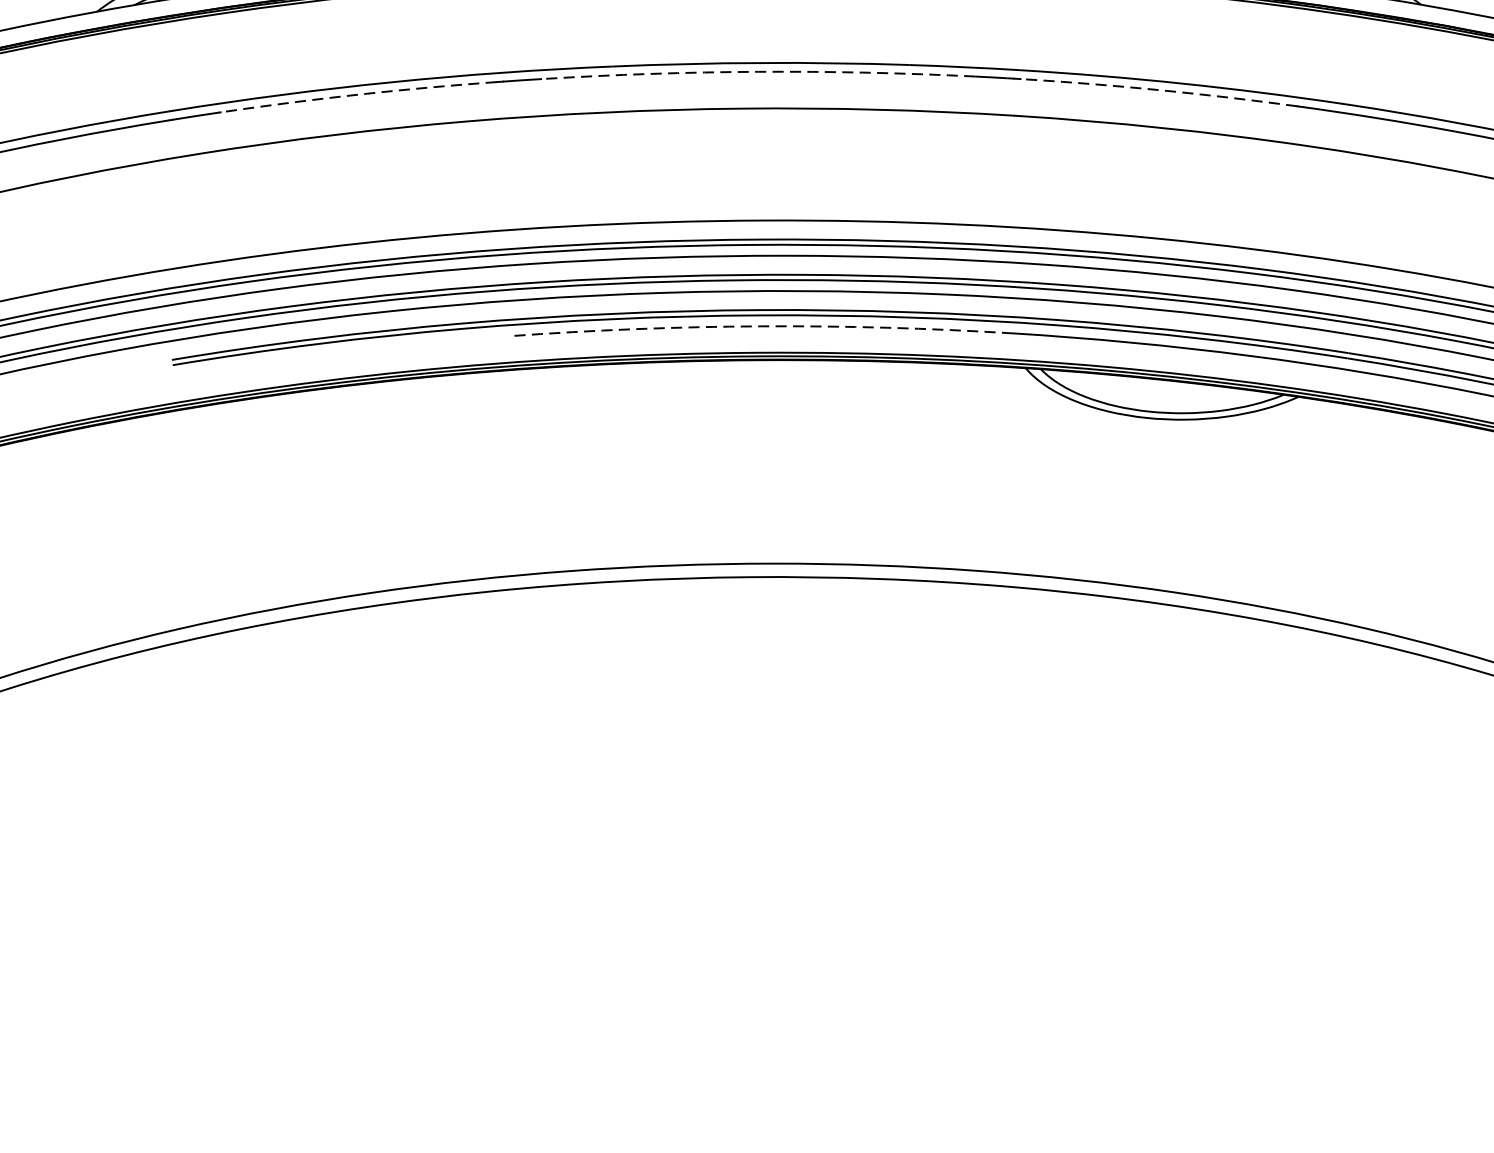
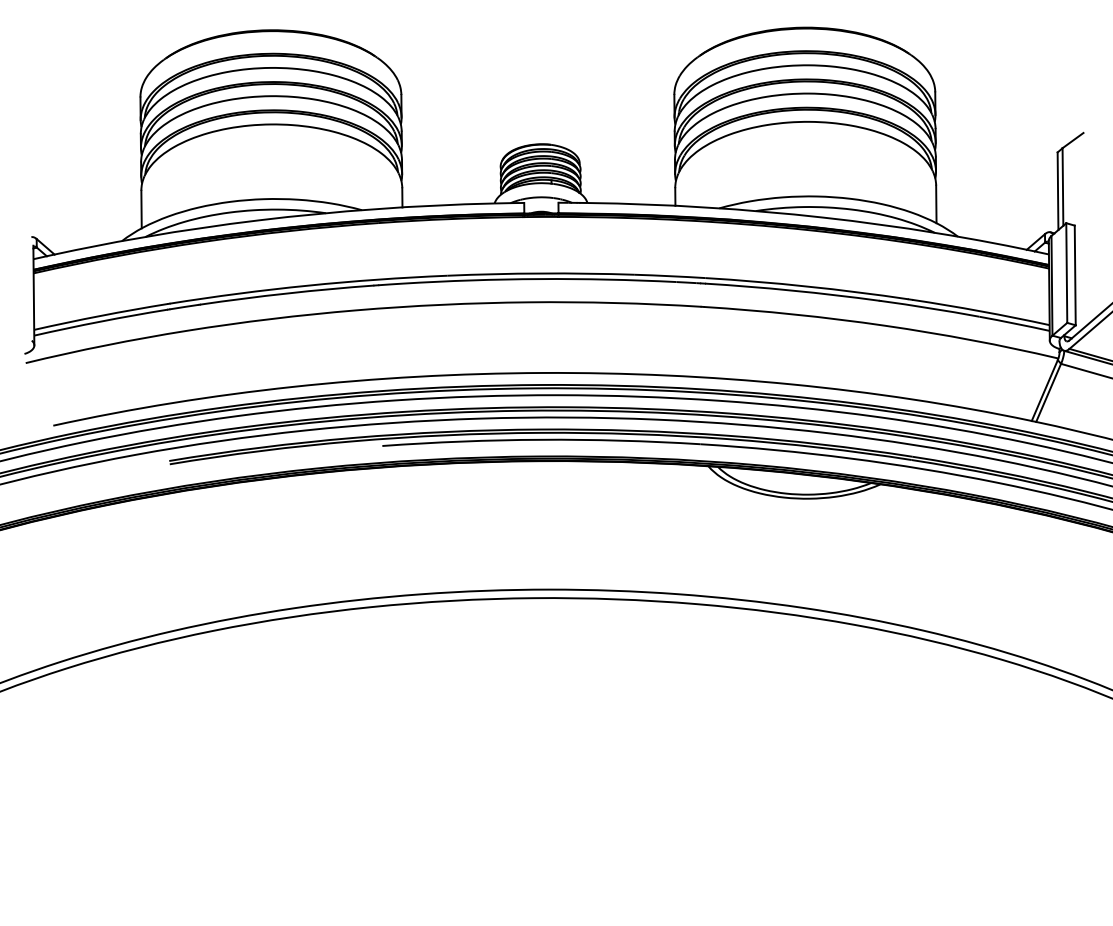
arc: (758, 72) -> (539, 279), dashed -> solid
arc: (1158, 89) -> (792, 290), dashed -> solid
arc: (359, 94) -> (287, 293), dashed -> solid
arc: (761, 325) -> (541, 439), dashed -> solid

